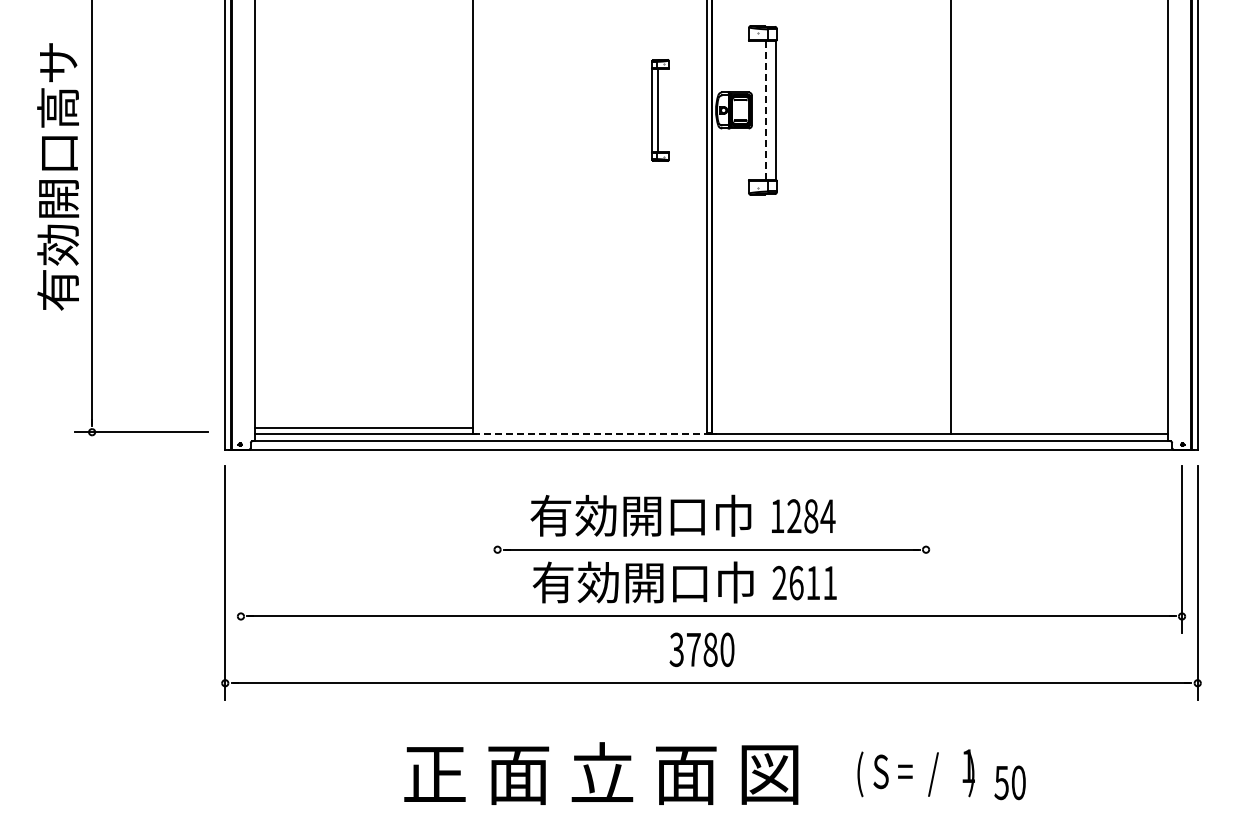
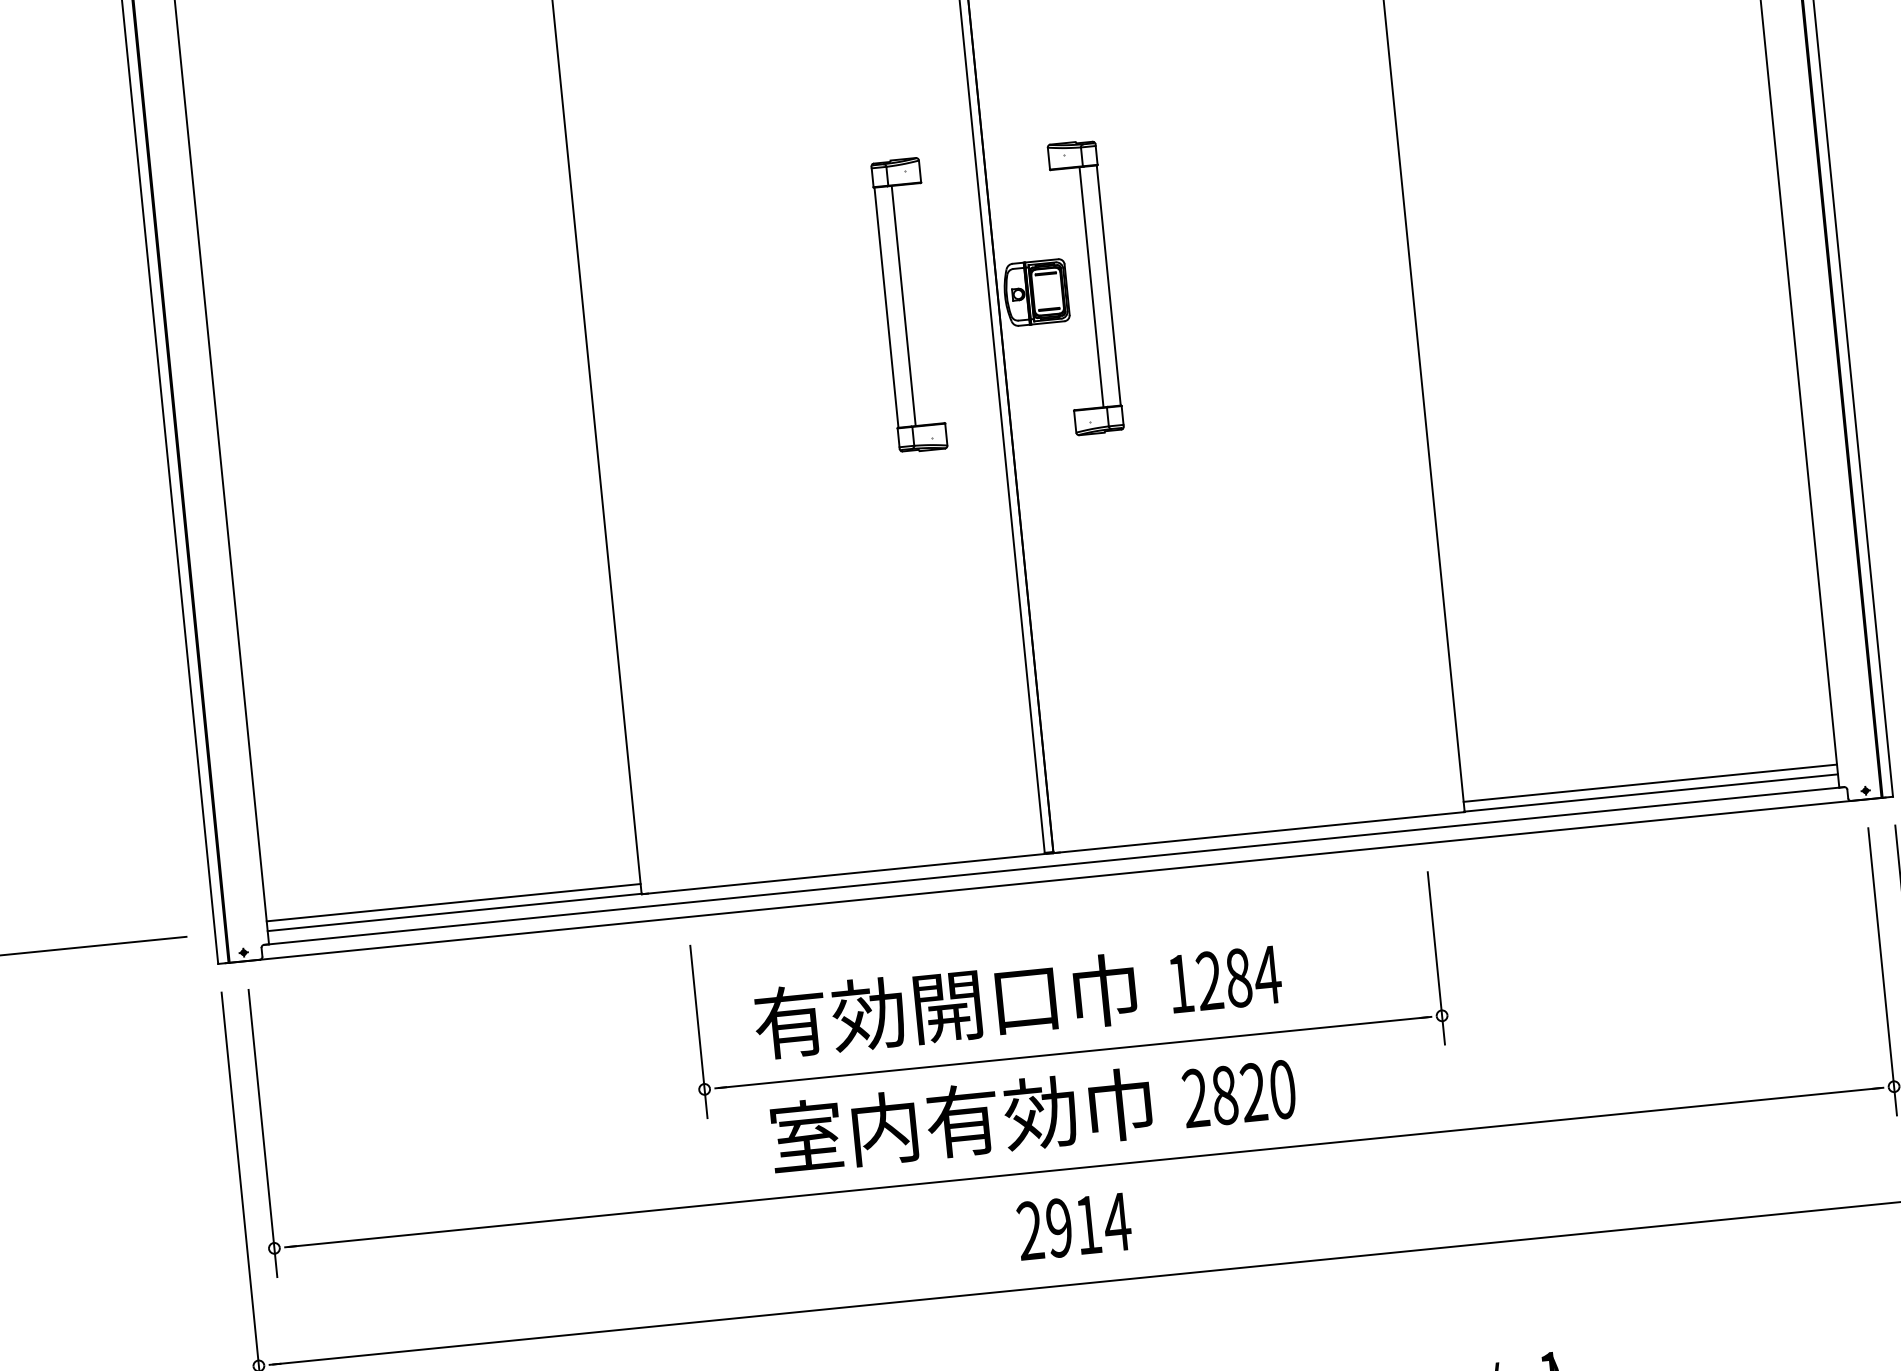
part: (660, 110) -> (909, 305), size x1.67
line: (766, 110) -> (1092, 287), dashed -> solid
line: (1058, 427) -> (1649, 782), added
line: (591, 433) -> (846, 873), dashed -> solid
line: (497, 516) -> (698, 1032), added
line: (926, 516) -> (1437, 958), added
line: (240, 549) -> (262, 1133), added
text: (620, 582) -> (921, 1124), 有効開口巾 -> 室内有効巾
text: (813, 582) -> (1253, 1091), 2611 -> 2820
text: (701, 649) -> (1072, 1226), 3780 -> 2914

